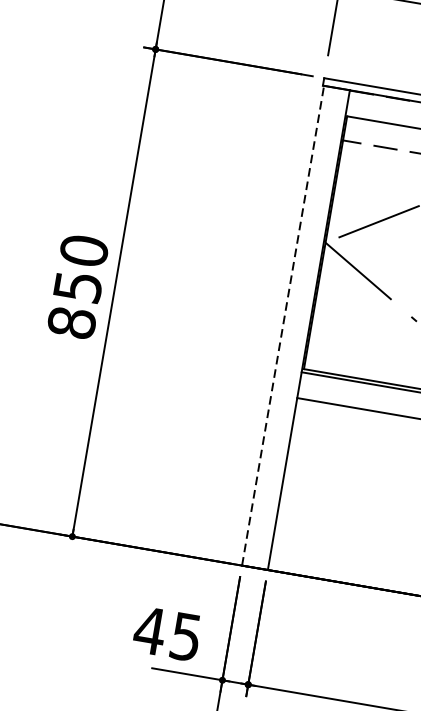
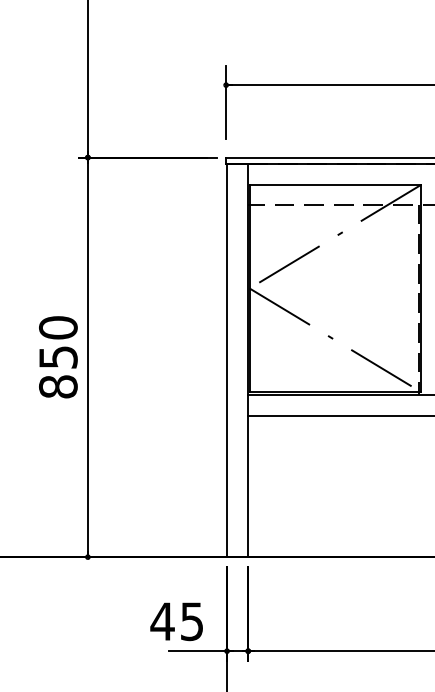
line: (283, 325) -> (227, 360), dashed -> solid

